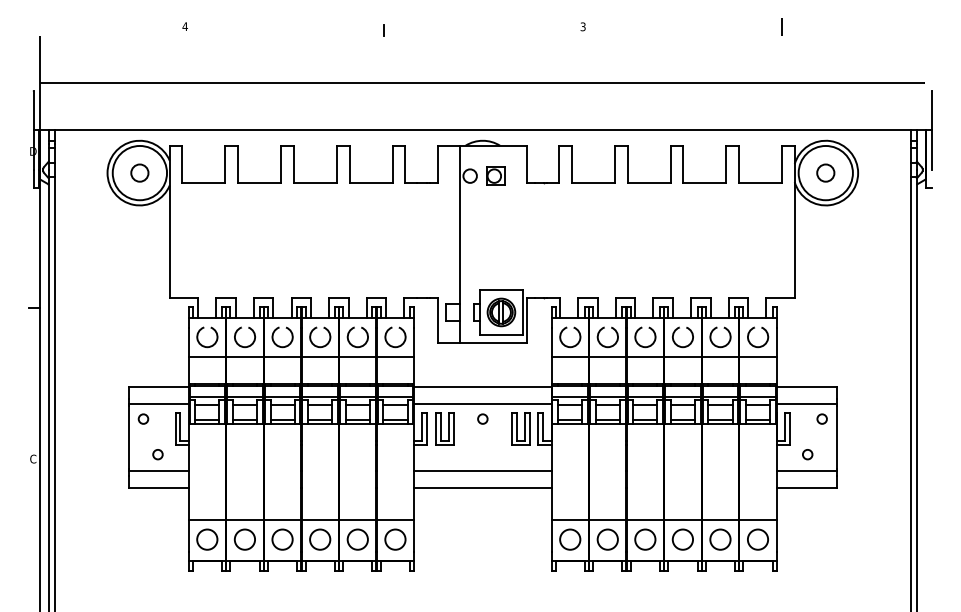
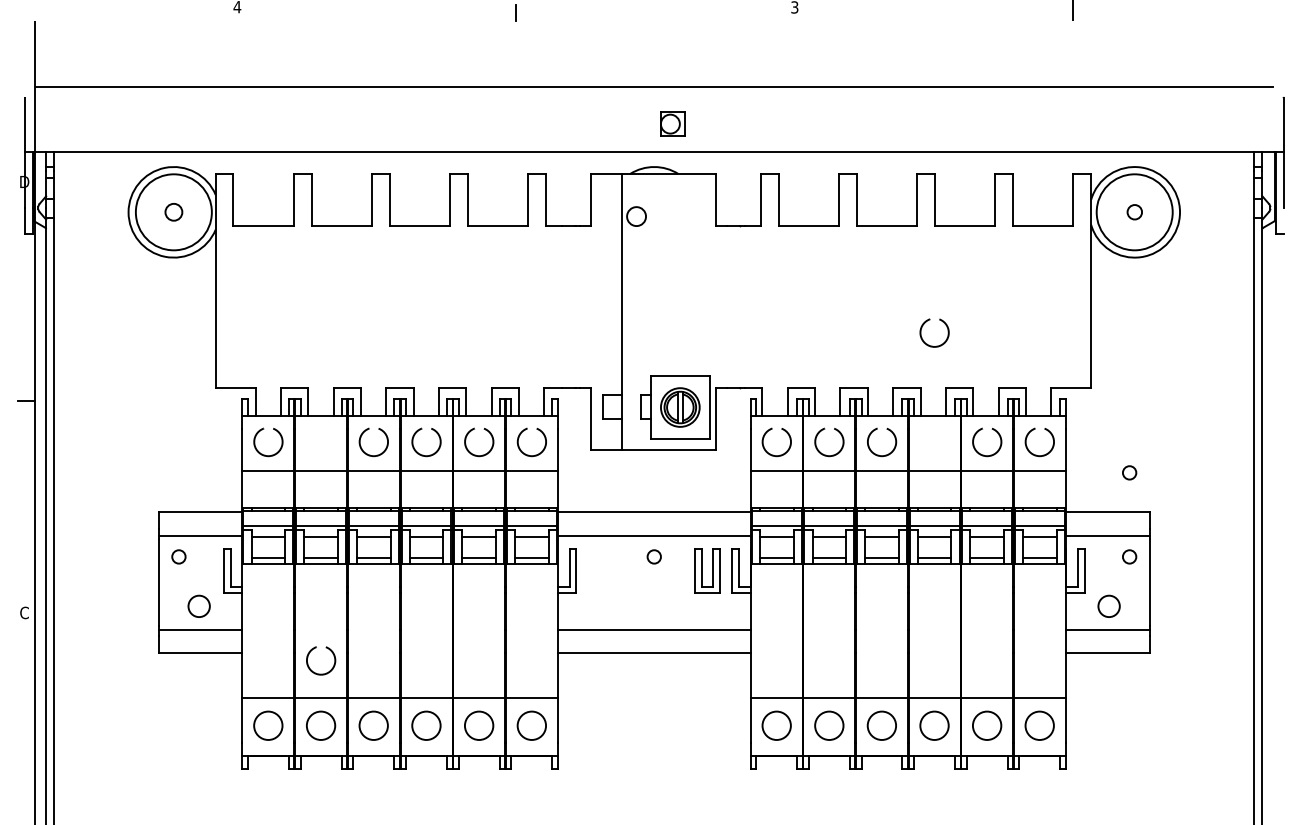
circle: (139, 172) -> (173, 211), size x0.7
circle: (825, 172) -> (1134, 211), size x0.6
part: (495, 175) -> (672, 123), moved
part: (674, 339) -> (922, 336), moved
part: (237, 341) -> (310, 666), moved
circle: (821, 358) -> (1128, 472), added
part: (444, 428) -> (600, 570), removed
circle: (157, 454) -> (198, 606), size x1.6
circle: (807, 454) -> (1109, 606), size x1.6

